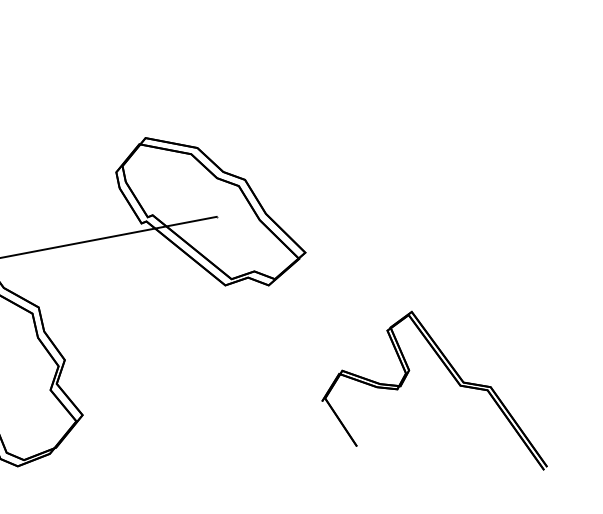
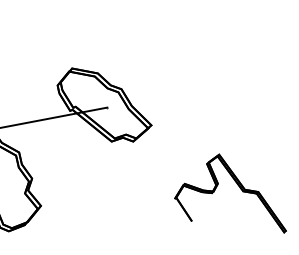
part: (448, 373) -> (237, 185), moved

